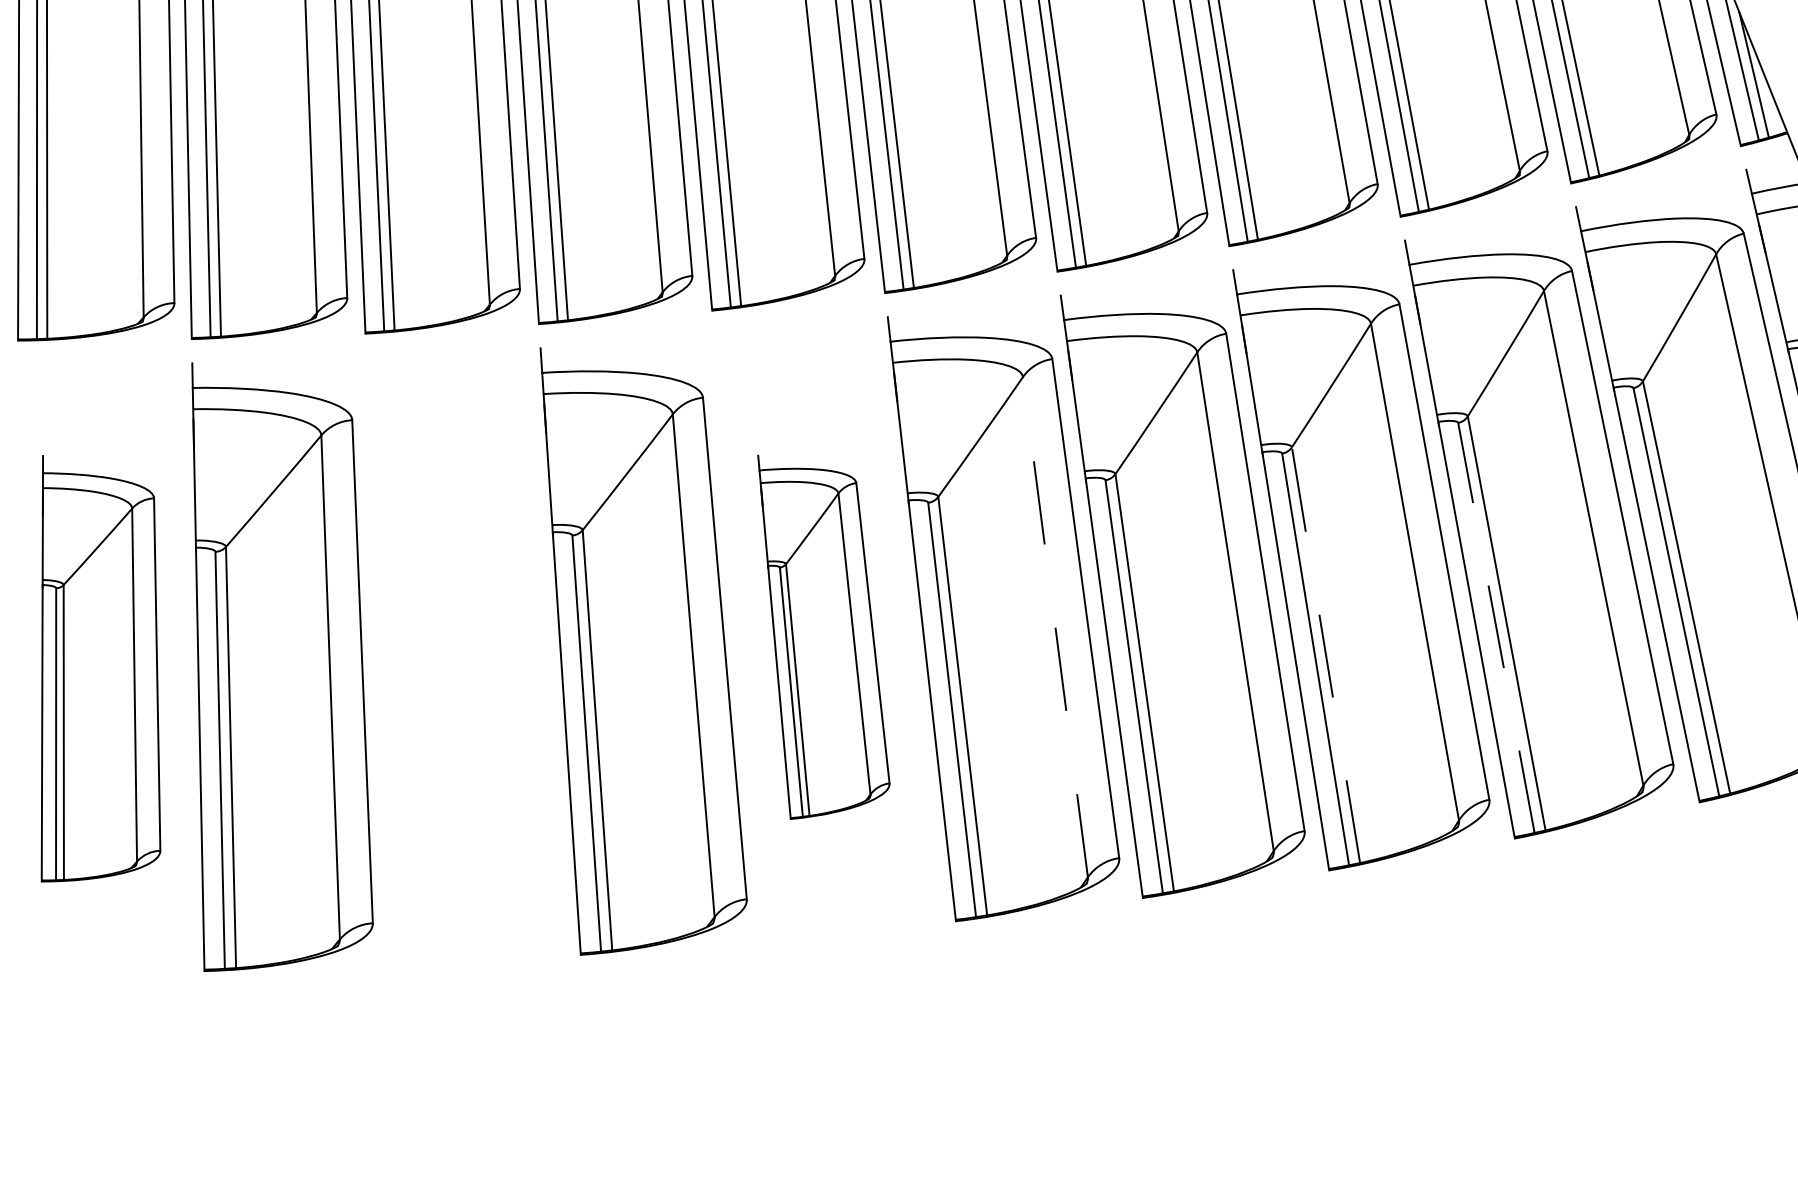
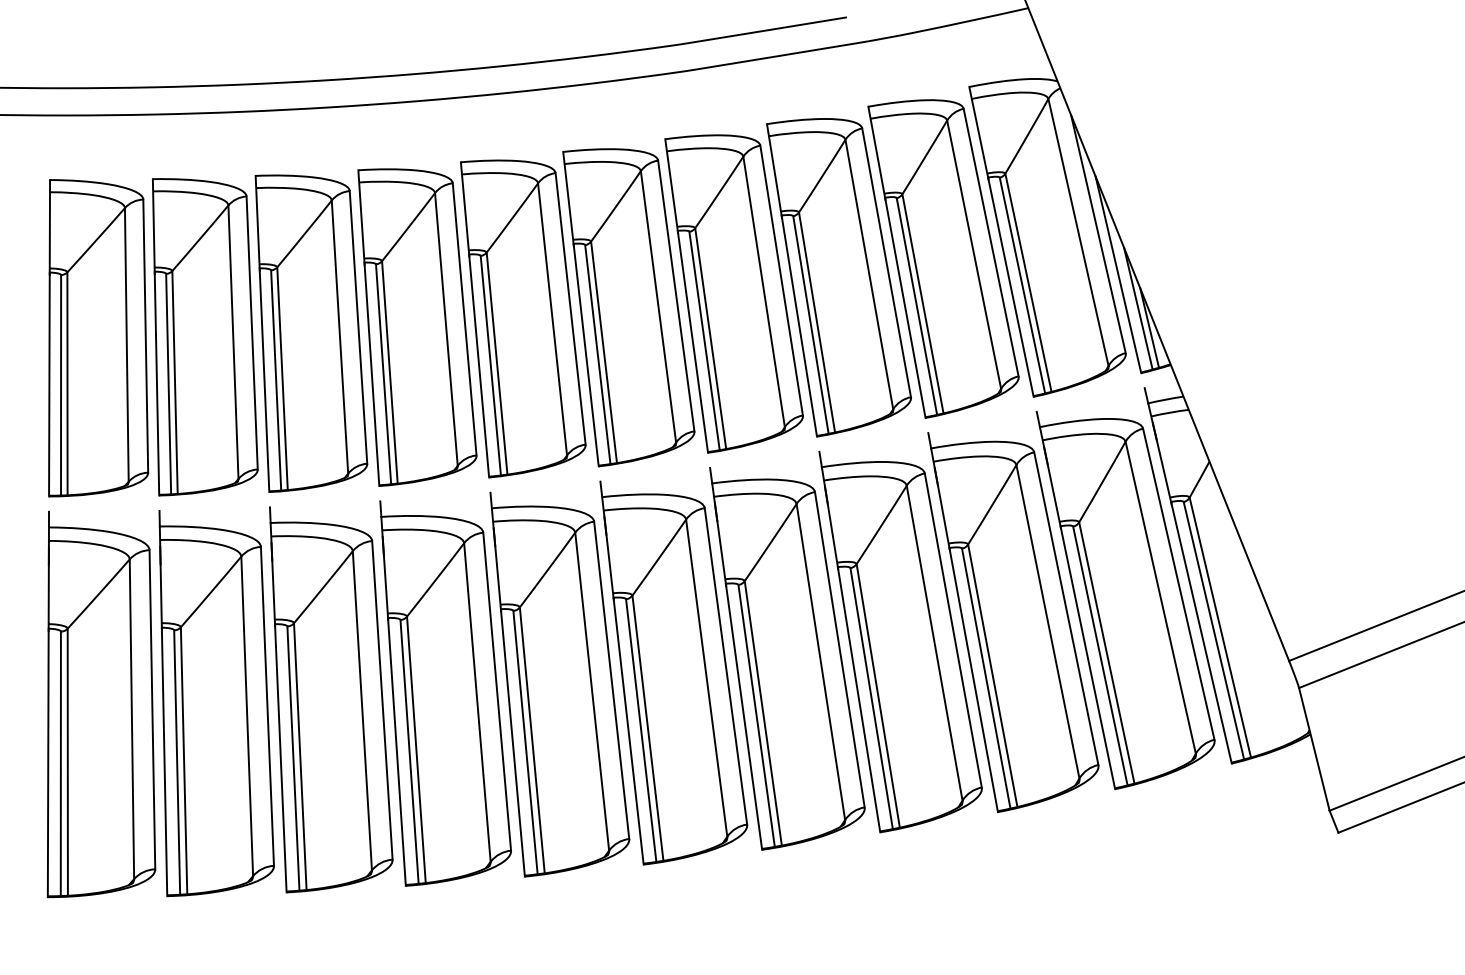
line: (1055, 627) -> (706, 678), dashed -> solid
line: (1496, 627) -> (986, 678), dashed -> solid
part: (823, 637) -> (559, 684), size x1.67
line: (1326, 654) -> (878, 695), dashed -> solid
part: (463, 660) -> (331, 699), added
part: (100, 668) -> (101, 704), size x1.43

